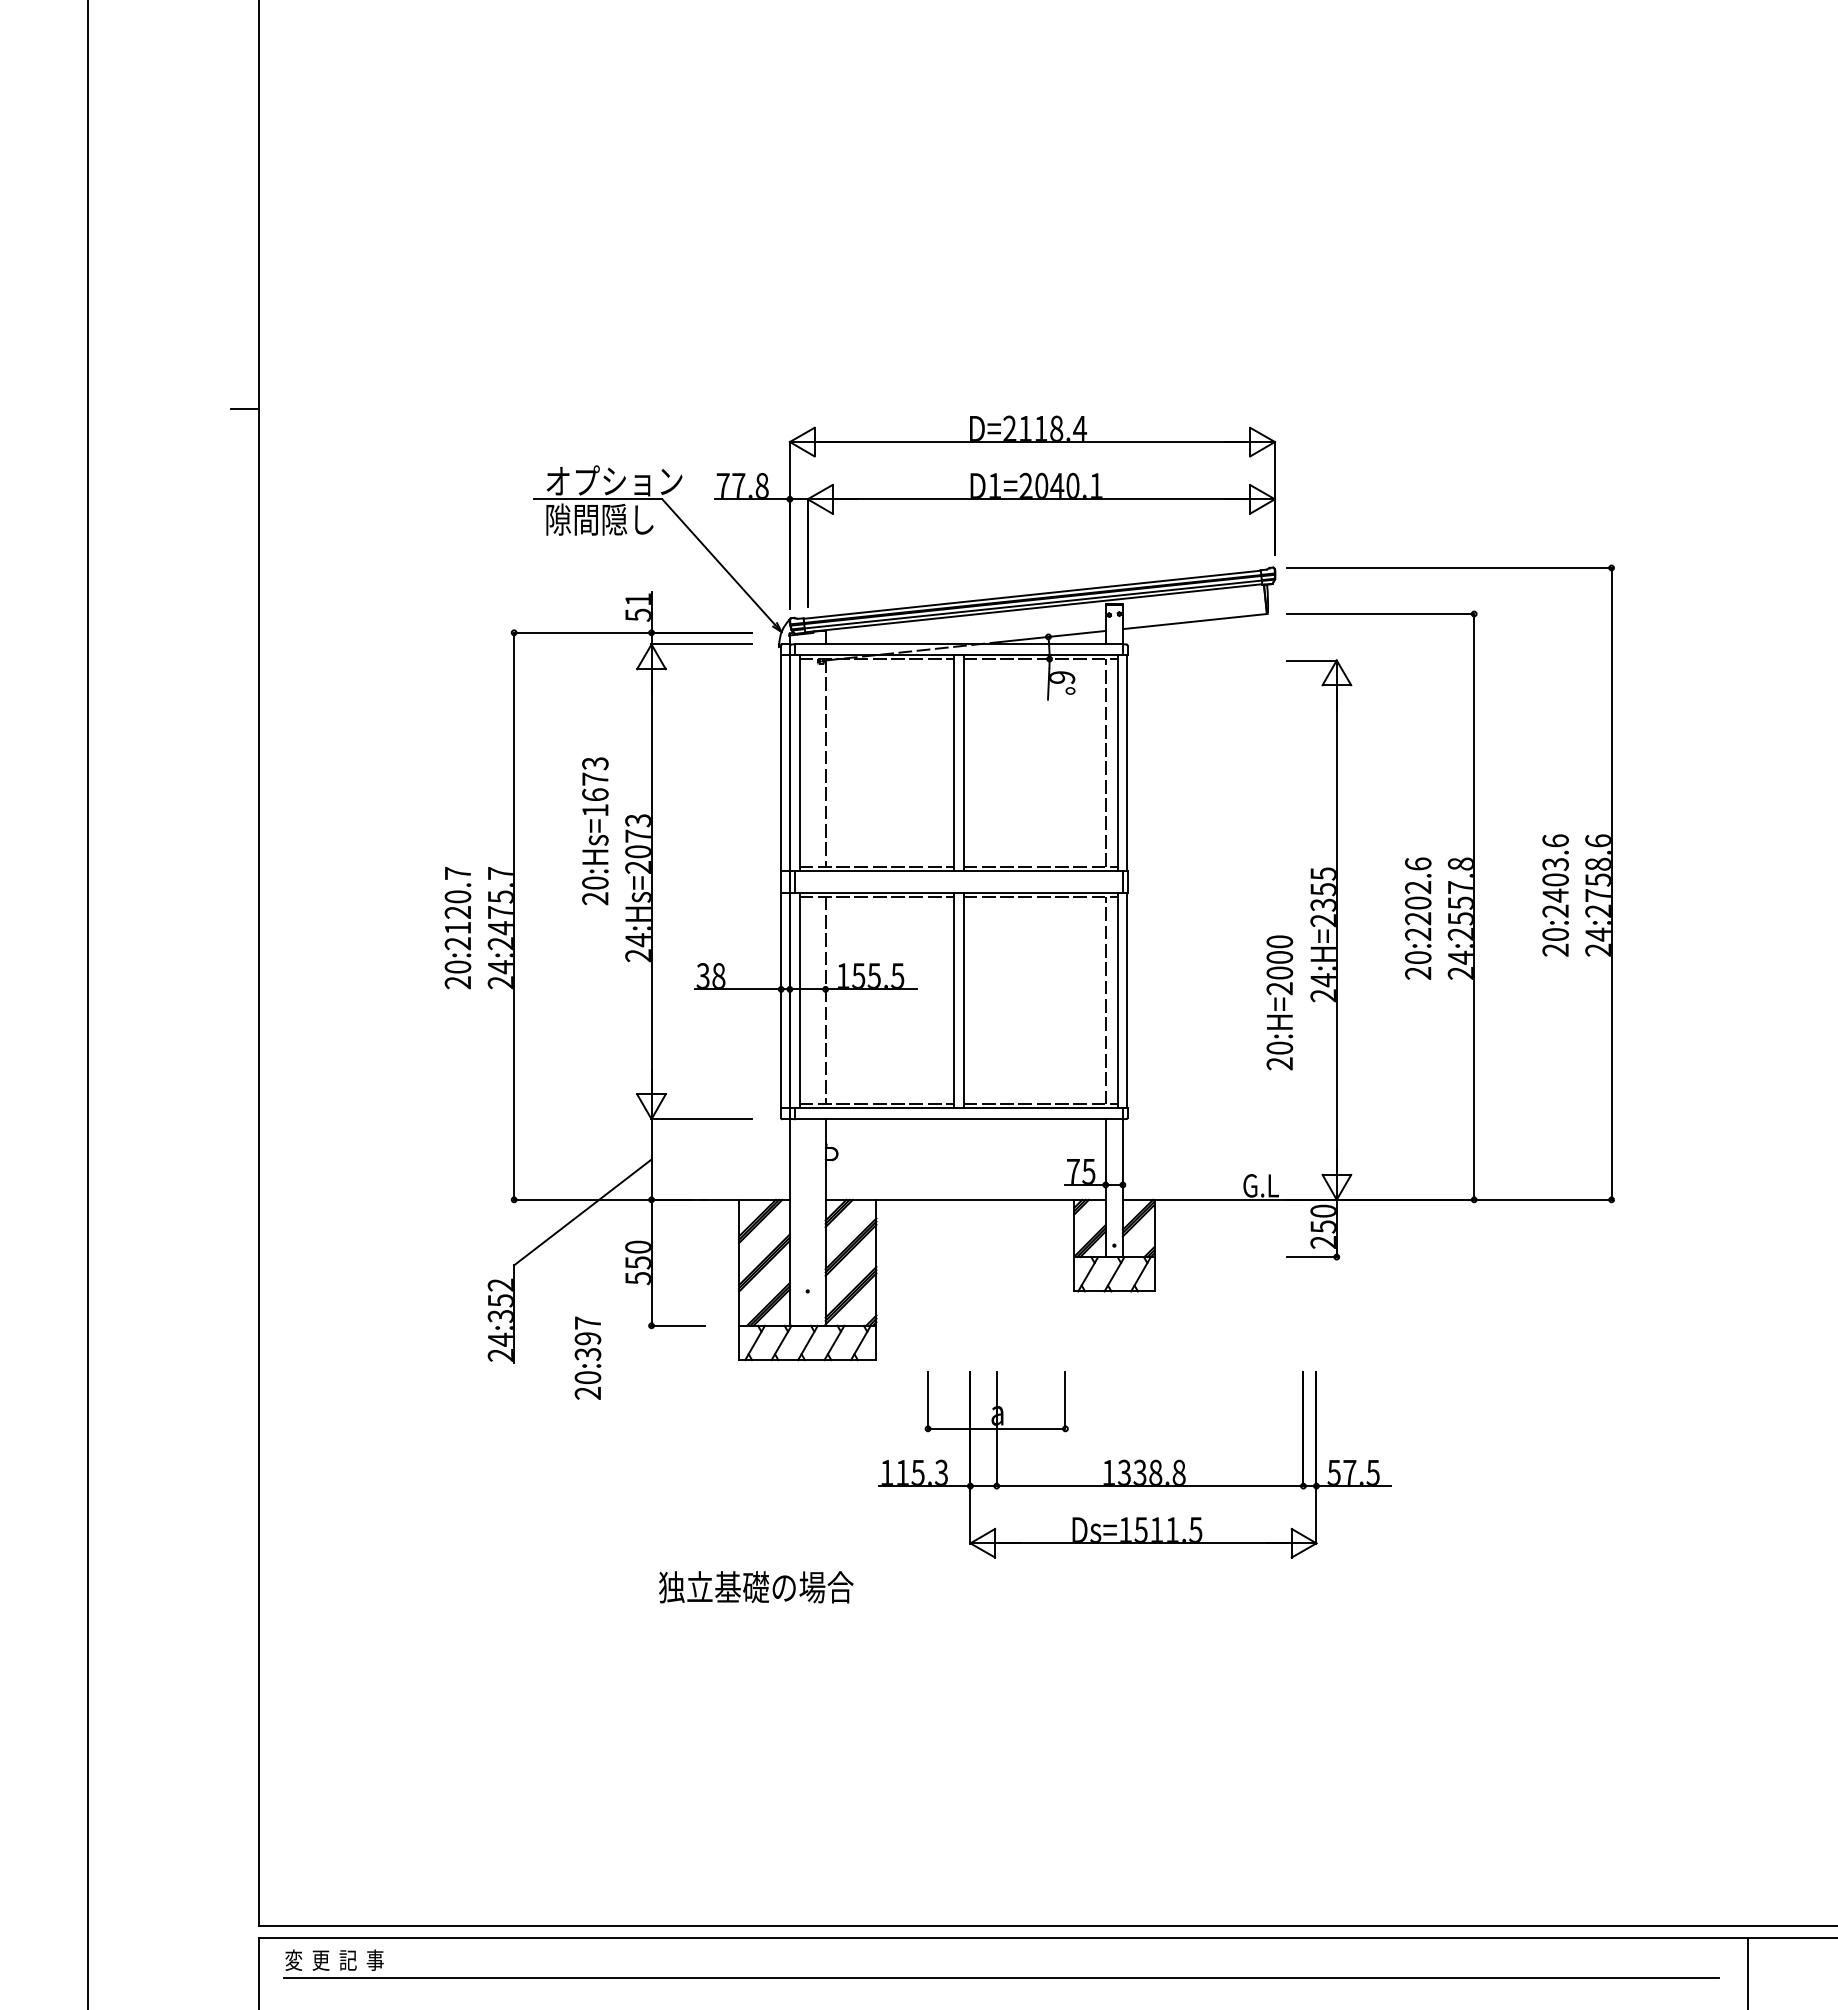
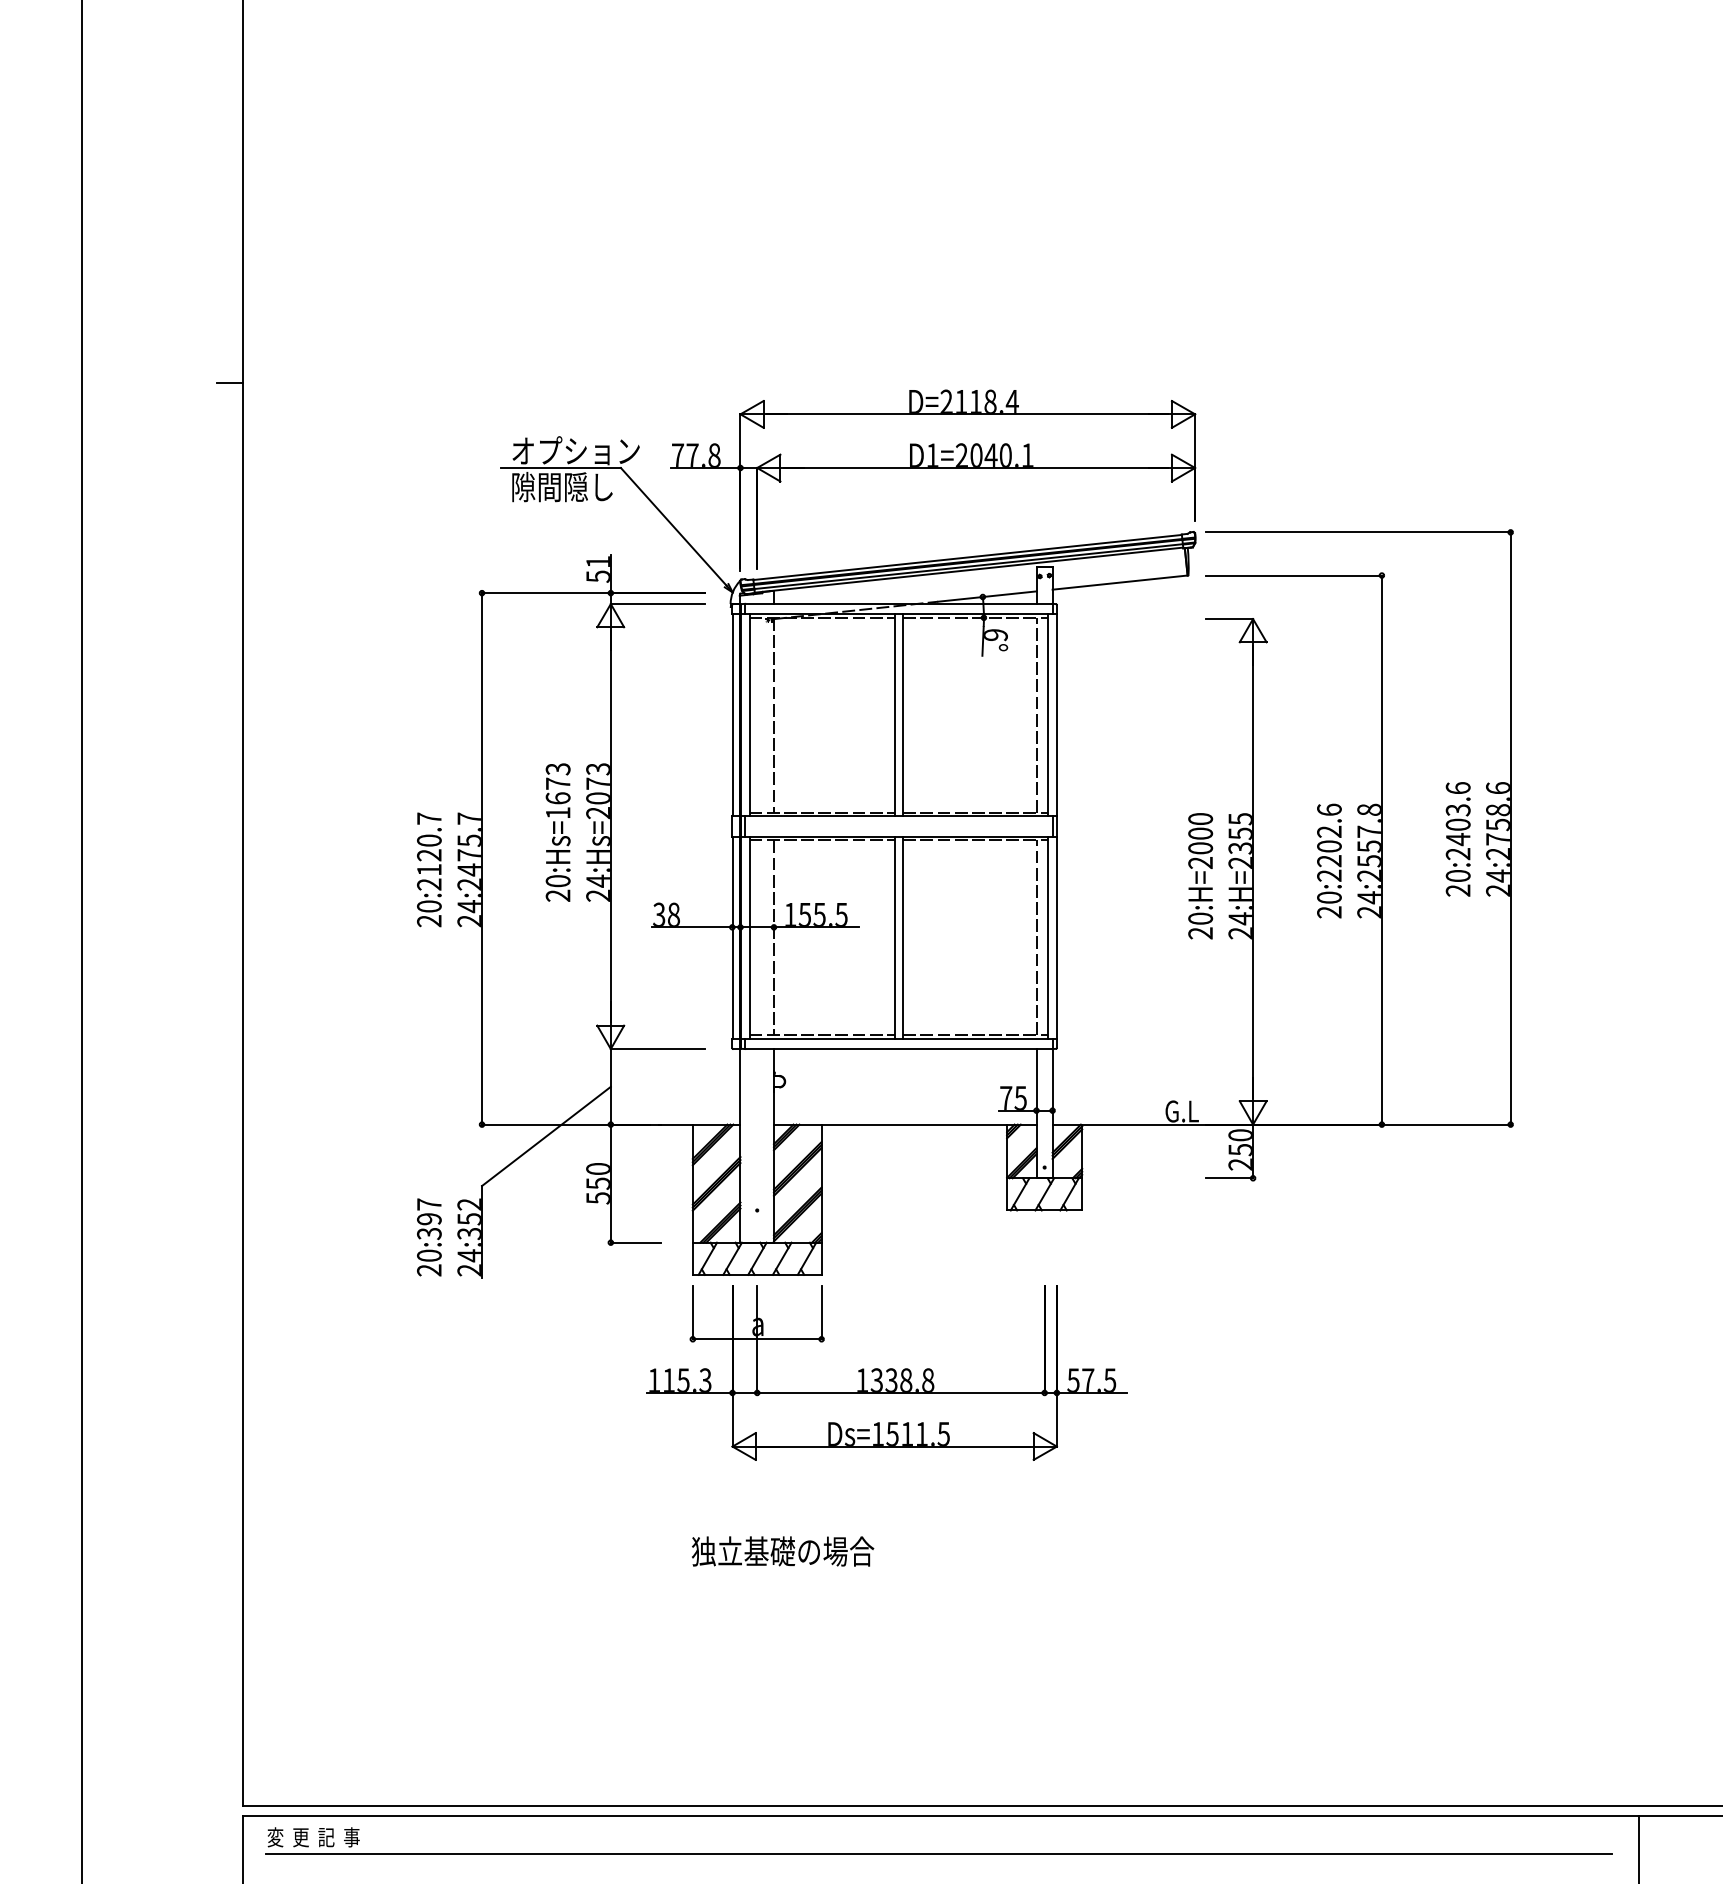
text: (595, 831) -> (558, 832), moved
text: (1279, 1002) -> (1200, 875), moved
text: (587, 1357) -> (428, 1236), moved
part: (1134, 1464) -> (886, 1372), moved
text: (756, 1587) -> (783, 1551), moved

